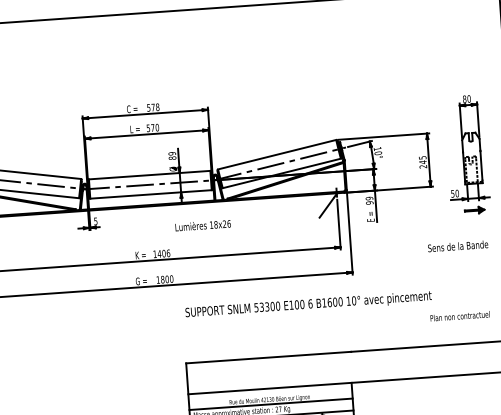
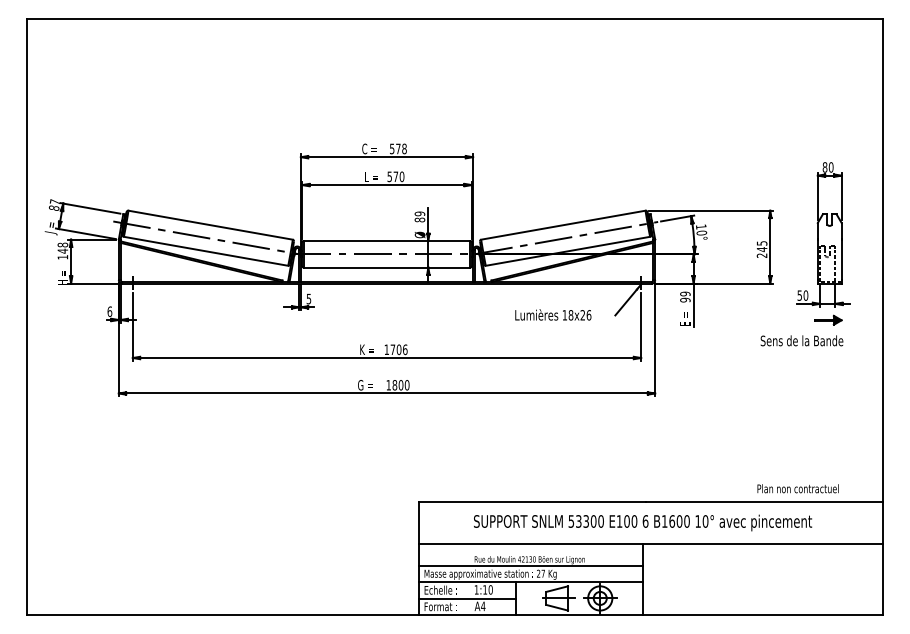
text: (203, 225) -> (553, 314), moved
text: (457, 246) -> (801, 340), moved
text: (159, 253) -> (392, 349), 1406 -> 1706
text: (308, 304) -> (643, 522), moved
text: (459, 316) -> (797, 488), moved

